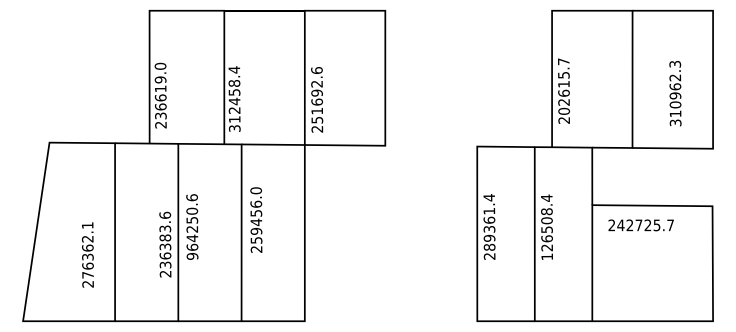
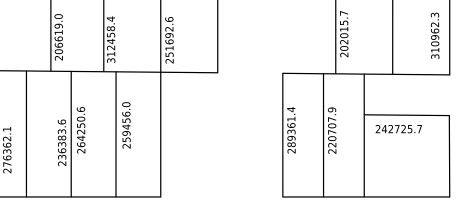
text: (563, 92) -> (343, 35), 202615.7 -> 202015.7
text: (675, 93) -> (435, 35), moved
text: (160, 115) -> (58, 51), 236619.0 -> 206619.0
text: (546, 227) -> (331, 130), 126508.4 -> 220707.9
text: (192, 256) -> (81, 151), 964250.6 -> 264250.6

